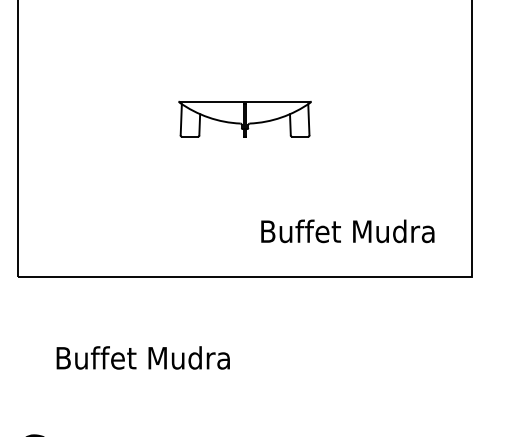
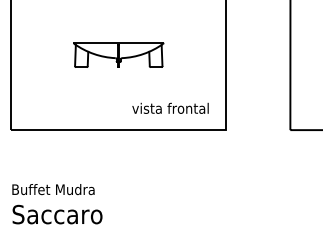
part: (244, 117) -> (118, 54), size x1.43
text: (347, 229) -> (167, 107), Buffet Mudra -> vista frontal
text: (143, 357) -> (53, 189), moved

